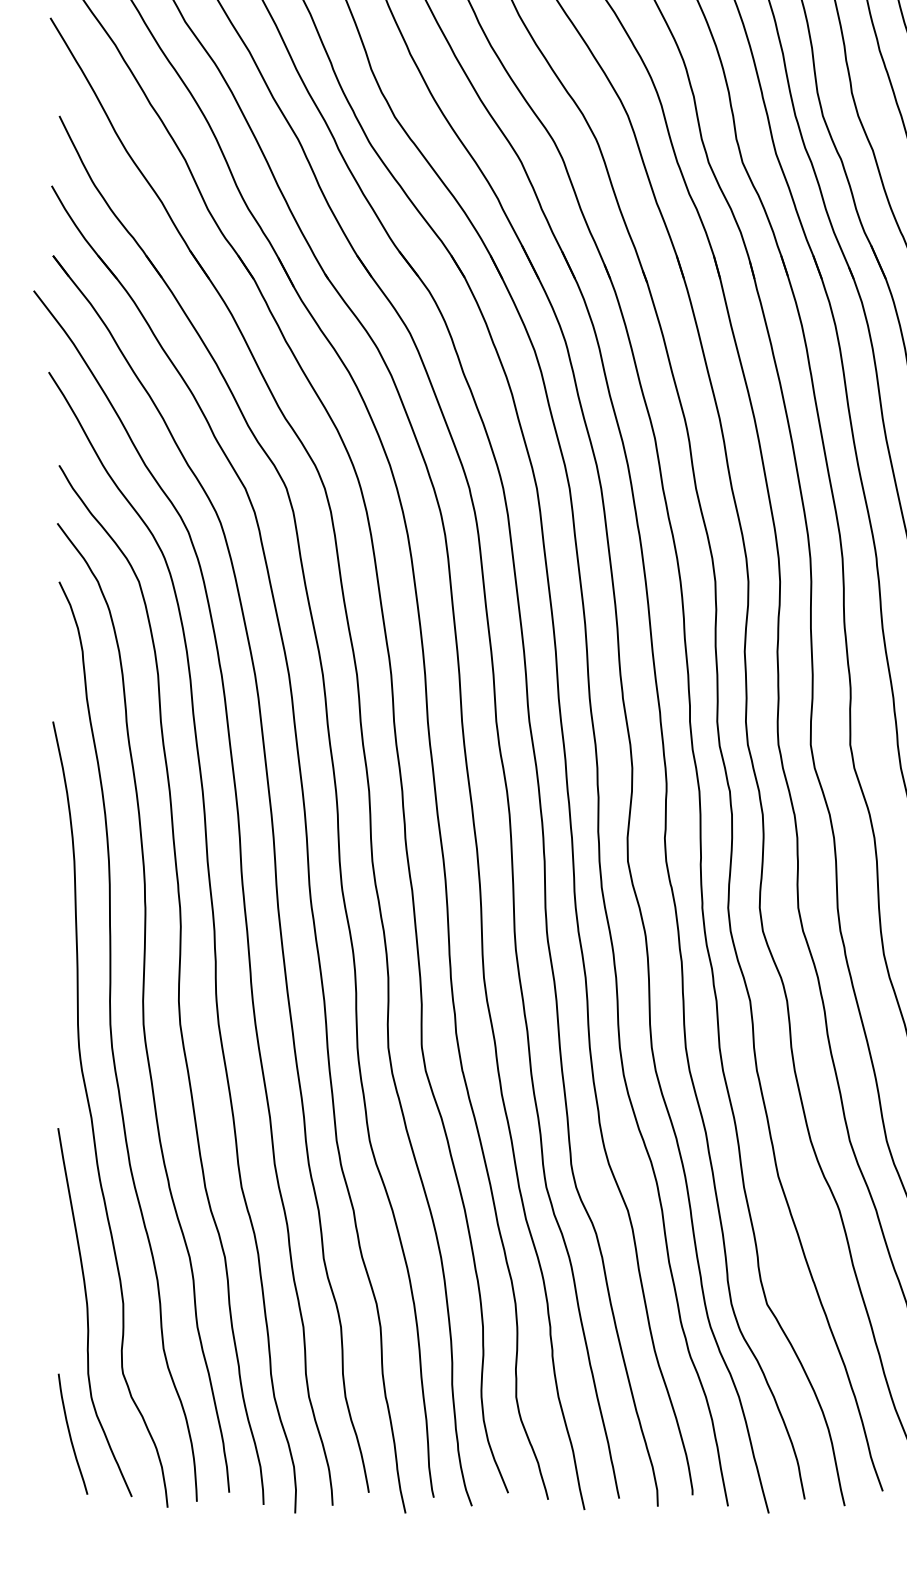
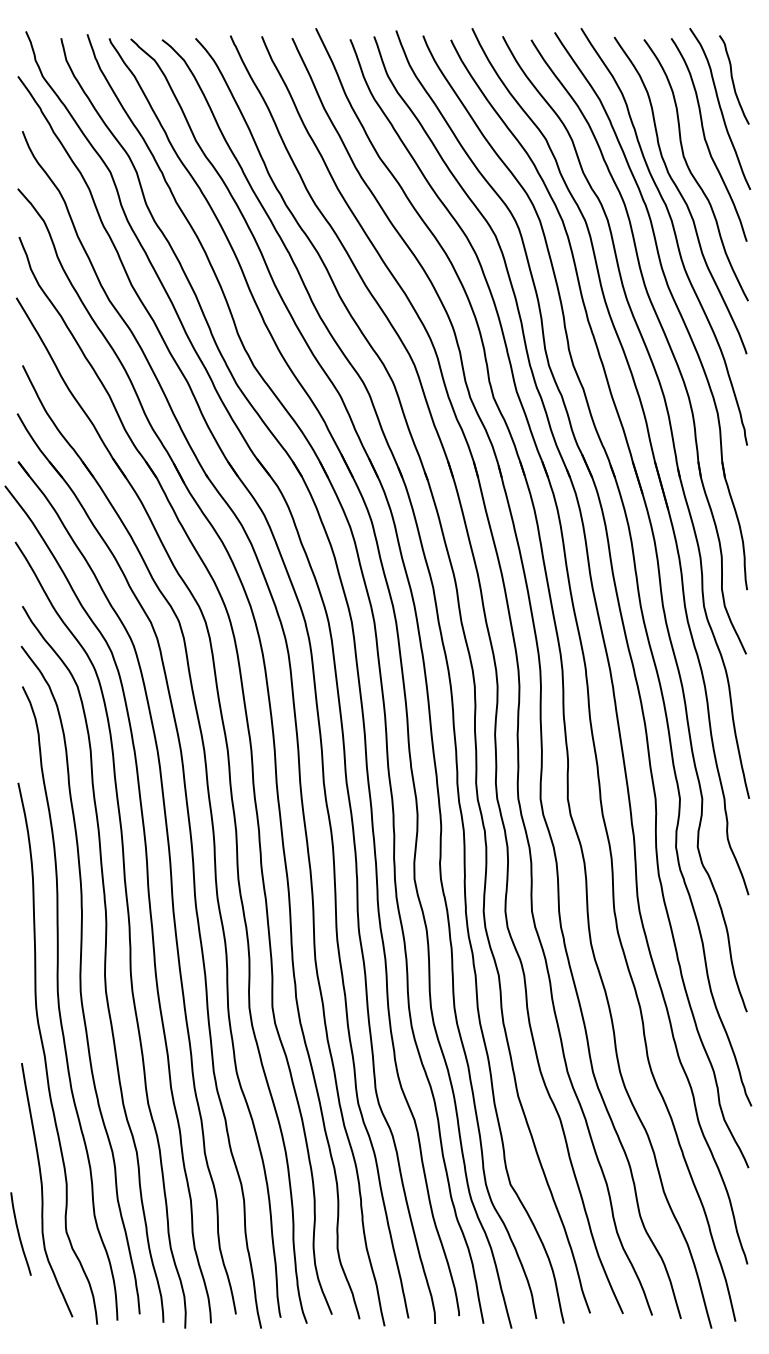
curve: (70, 1433) -> (19, 1233), moved

